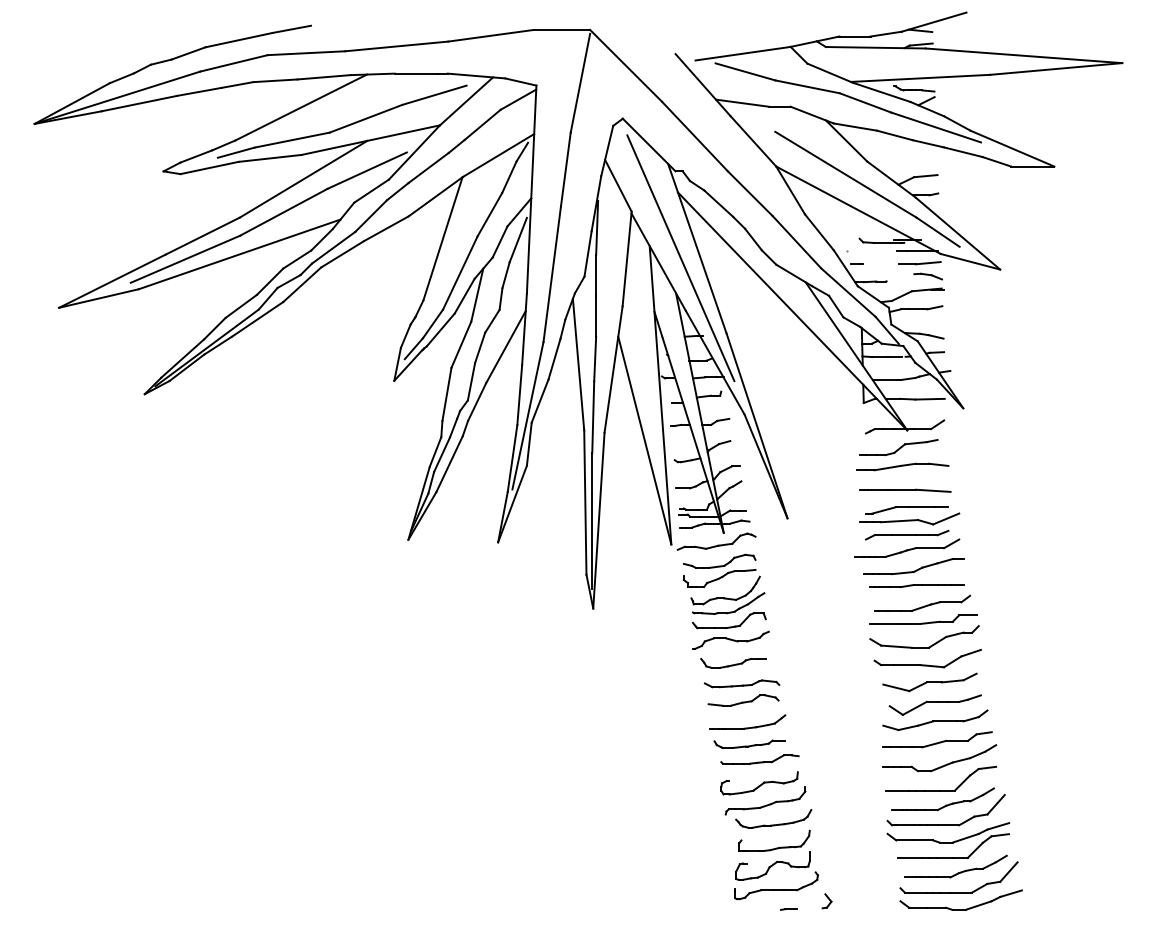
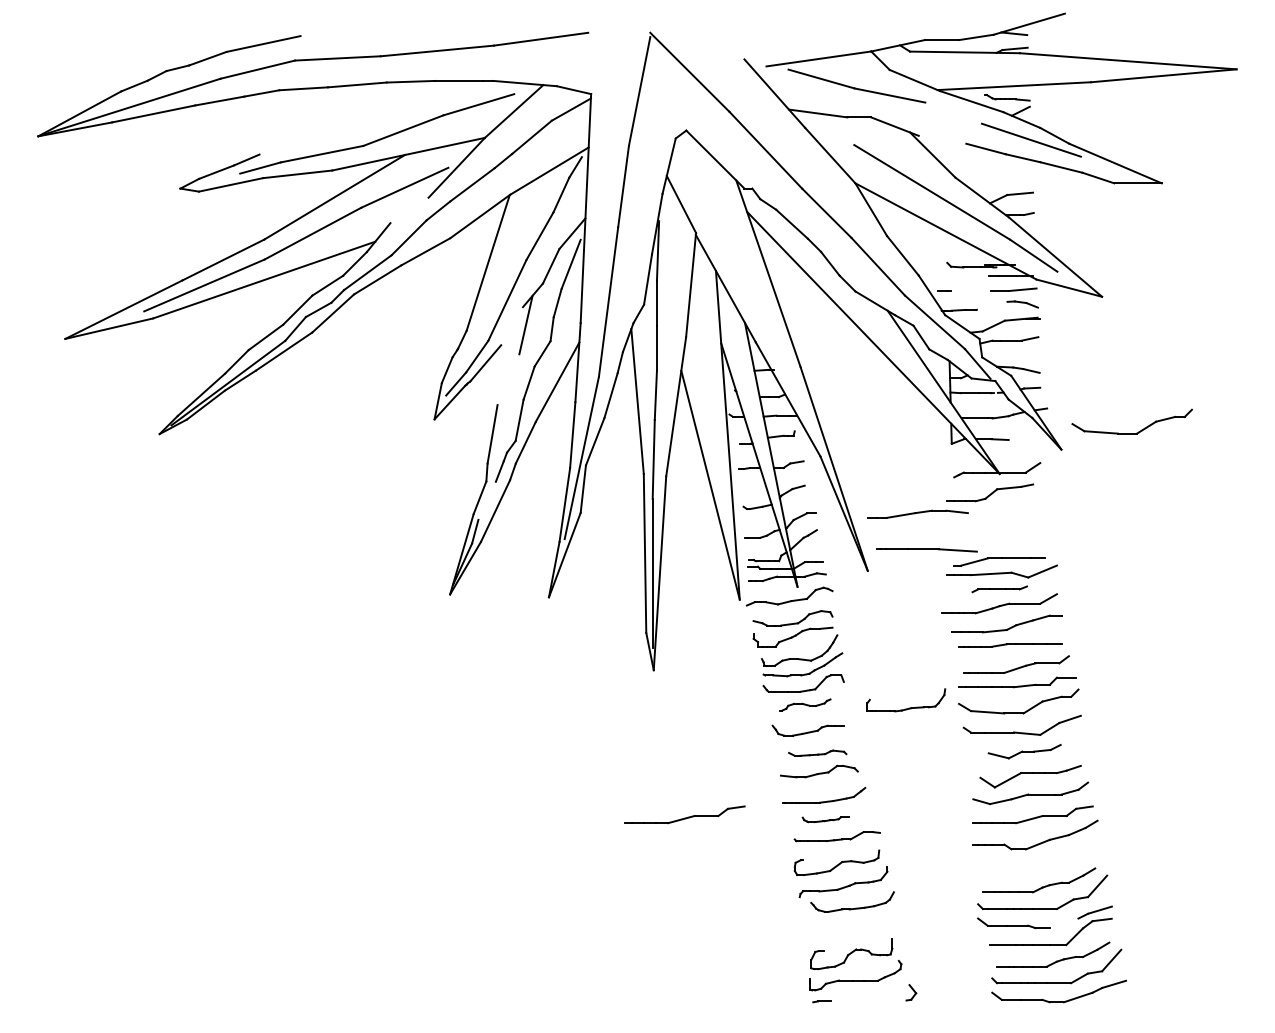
line: (291, 28) -> (321, 31), removed
line: (561, 29) -> (618, 32), removed
line: (865, 102) -> (953, 112), removed
line: (300, 107) -> (331, 118), removed
line: (854, 126) -> (941, 139), removed
line: (371, 190) -> (409, 209), removed
line: (680, 258) -> (749, 284), removed
line: (464, 295) -> (511, 325), removed
line: (461, 344) -> (508, 379), removed
part: (1031, 392) -> (1136, 432), added
line: (929, 398) -> (1024, 438), removed
line: (441, 454) -> (486, 500), removed
part: (902, 466) -> (917, 513), moved
part: (905, 490) -> (927, 550), moved
part: (907, 534) -> (999, 588), size x0.6
part: (730, 639) -> (804, 704), size x0.6
part: (929, 682) -> (1024, 751), size x0.7
part: (741, 683) -> (817, 752), size x0.7
part: (621, 739) -> (684, 814), added
part: (749, 743) -> (825, 818), size x0.6
part: (940, 790) -> (1036, 870), removed
line: (965, 837) -> (1063, 922), removed
part: (776, 847) -> (908, 707), moved
line: (788, 909) -> (821, 1001), moved

